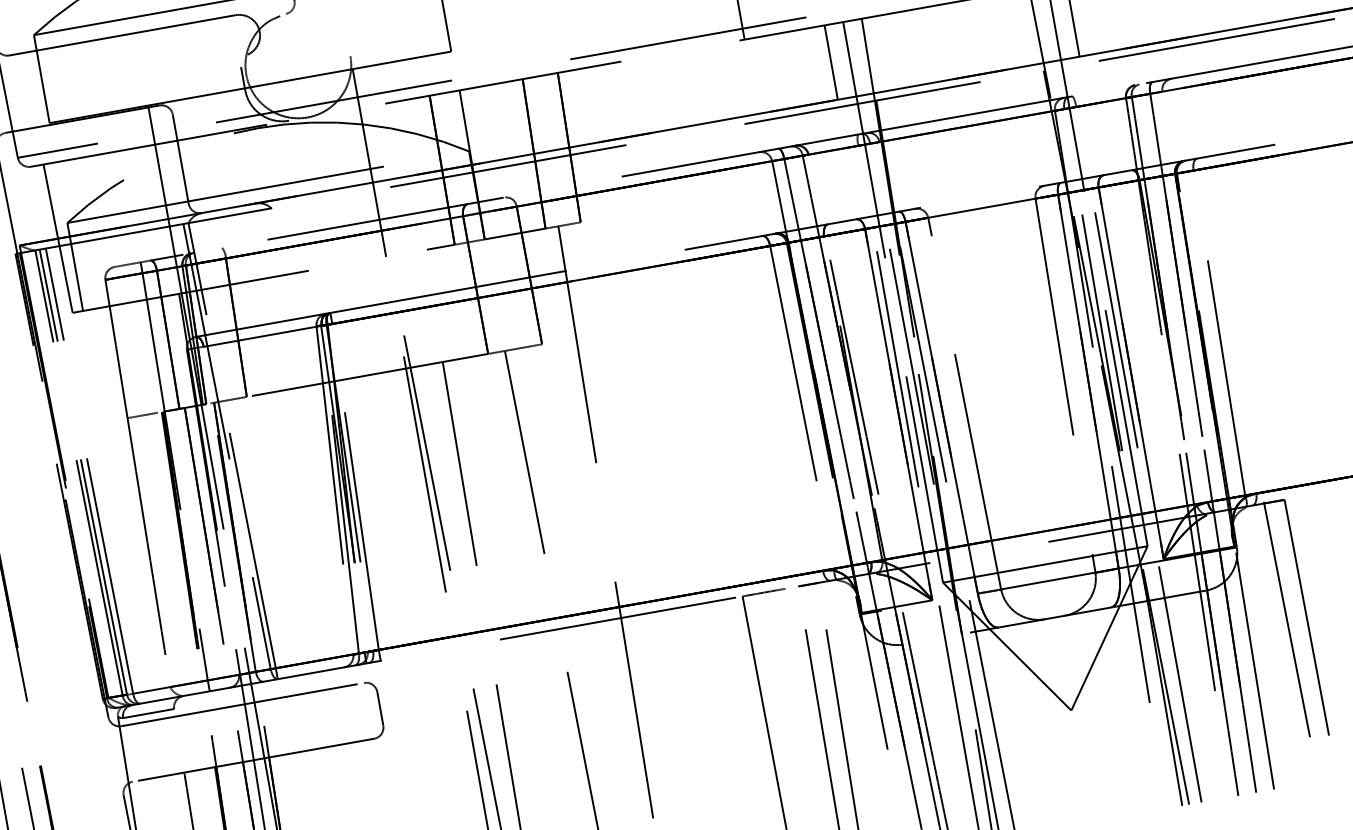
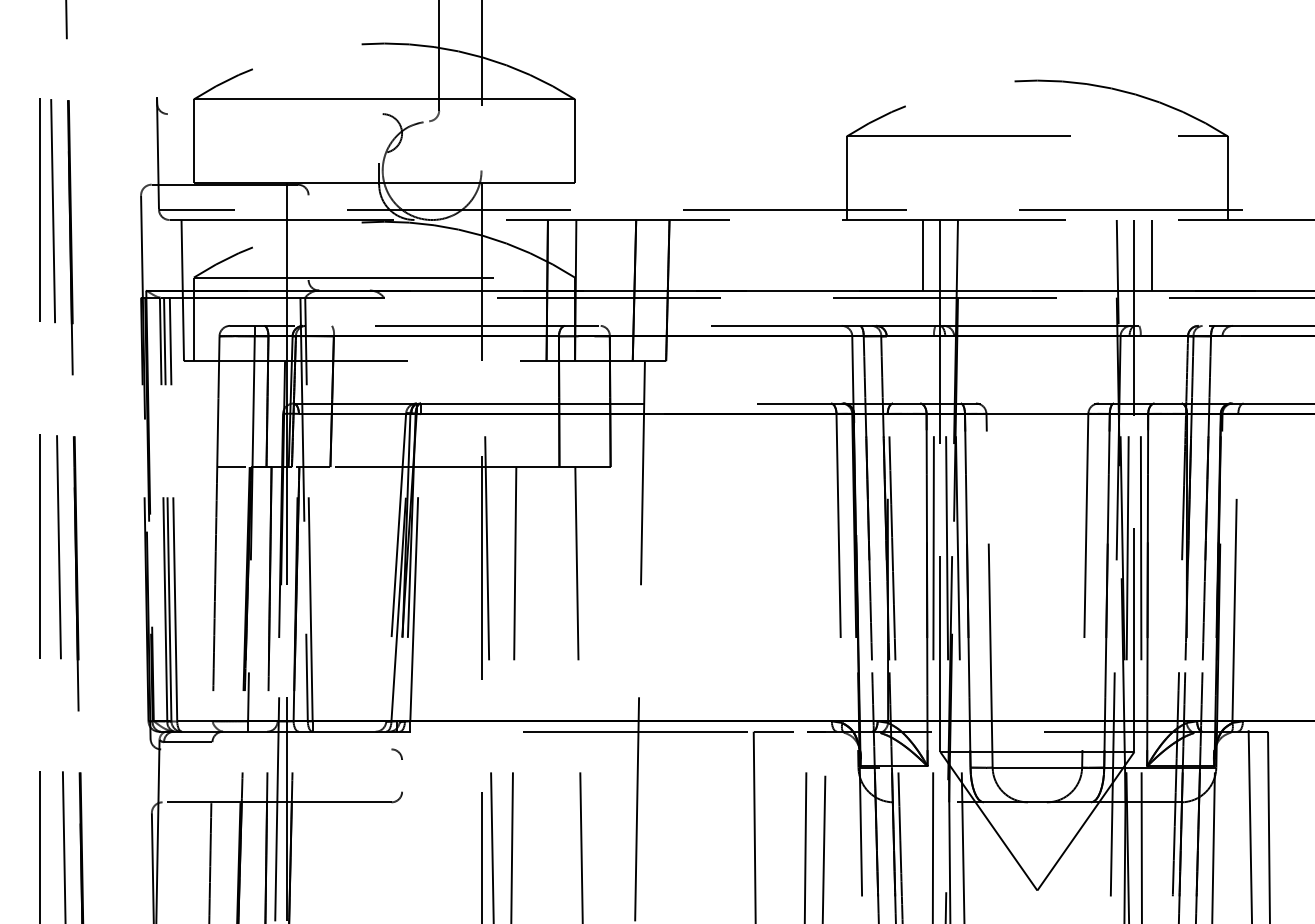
line: (121, 35) -> (274, 114), removed
line: (180, 159) -> (308, 237), removed
line: (243, 704) -> (276, 749), removed
line: (380, 708) -> (402, 775), removed

